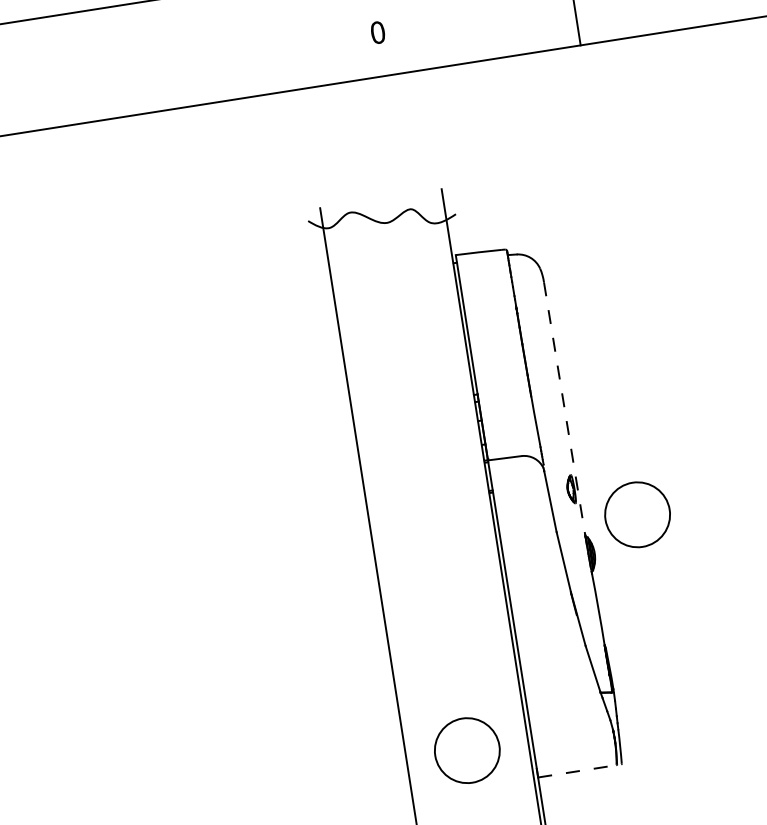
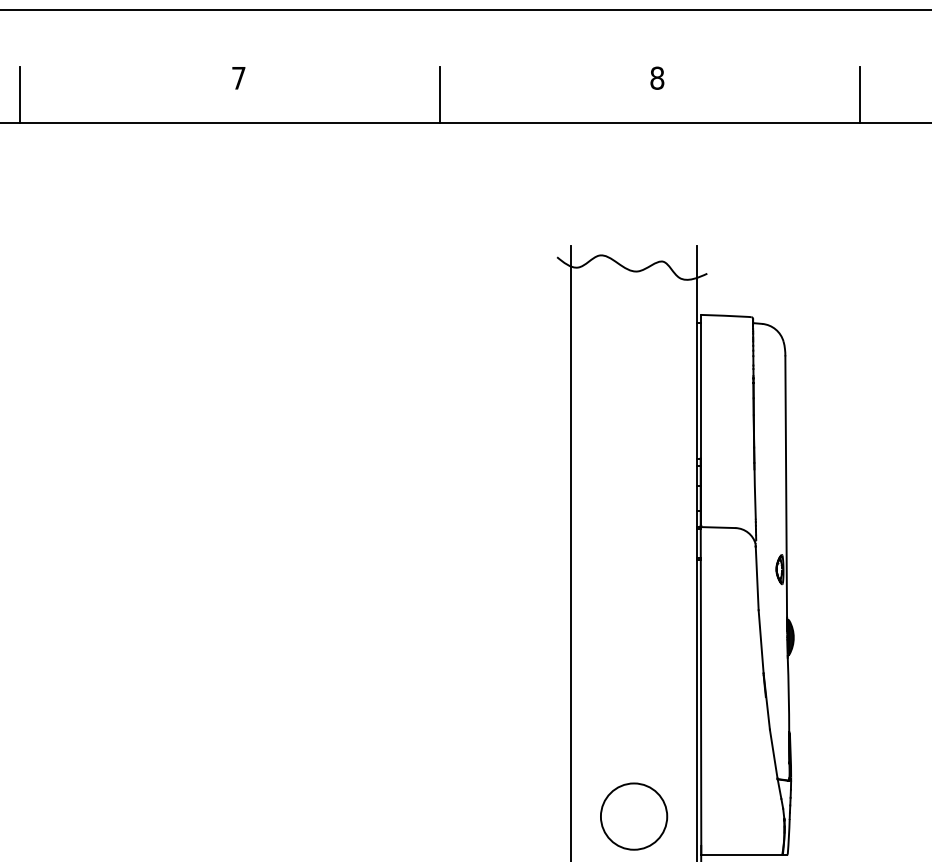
text: (378, 32) -> (657, 78), 0 -> 8
line: (169, 81) -> (439, 94), added
line: (566, 415) -> (786, 494), dashed -> solid
circle: (638, 514) -> (843, 605), removed
line: (579, 770) -> (744, 854), dashed -> solid

